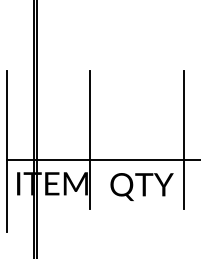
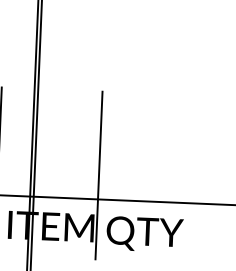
line: (184, 139) -> (213, 179), removed
text: (141, 186) -> (144, 233), moved

